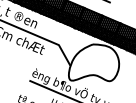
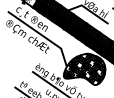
hatch: (92, 63) -> (84, 68), added

